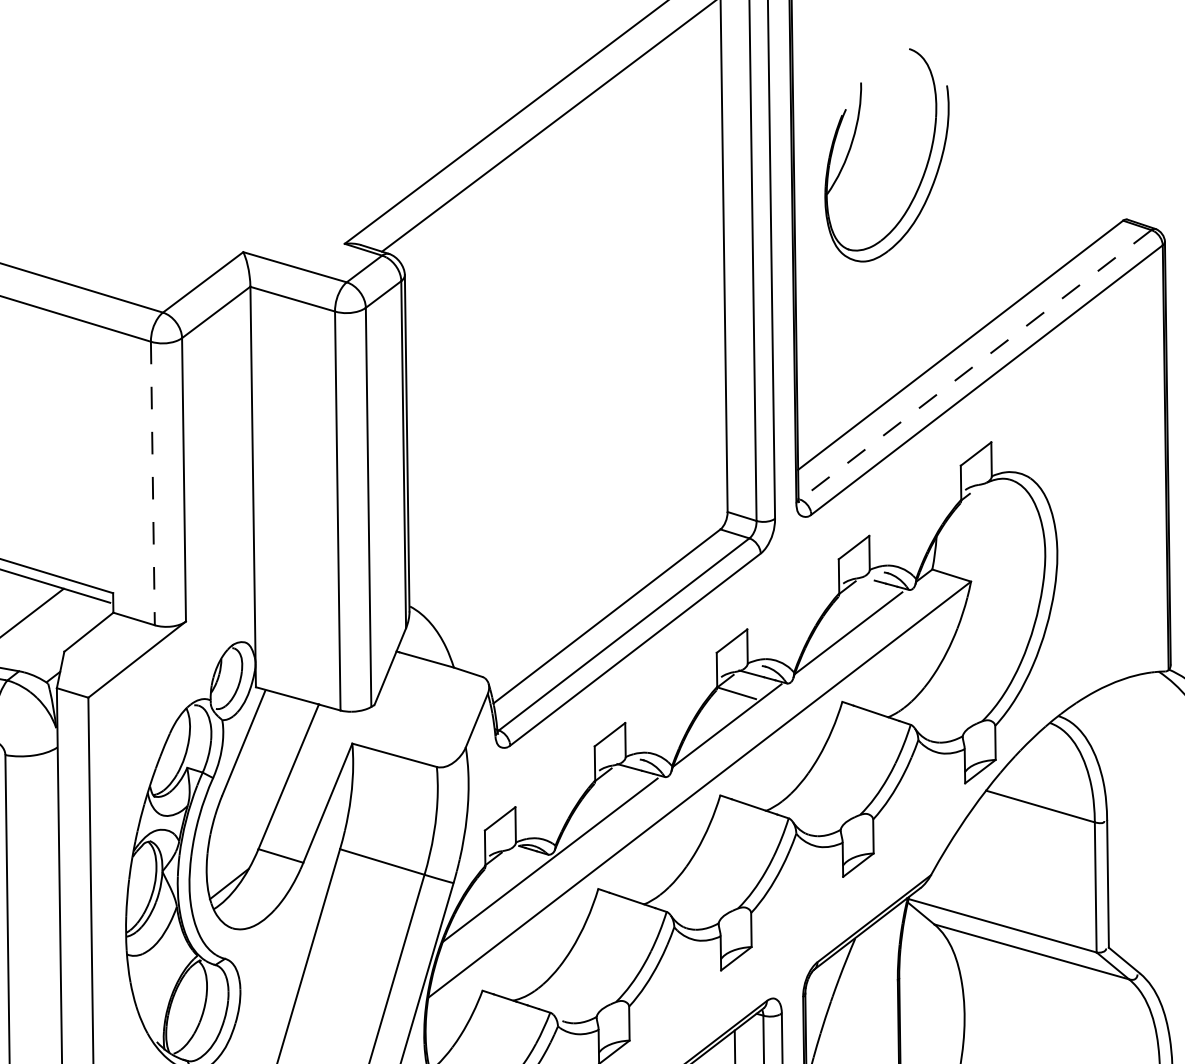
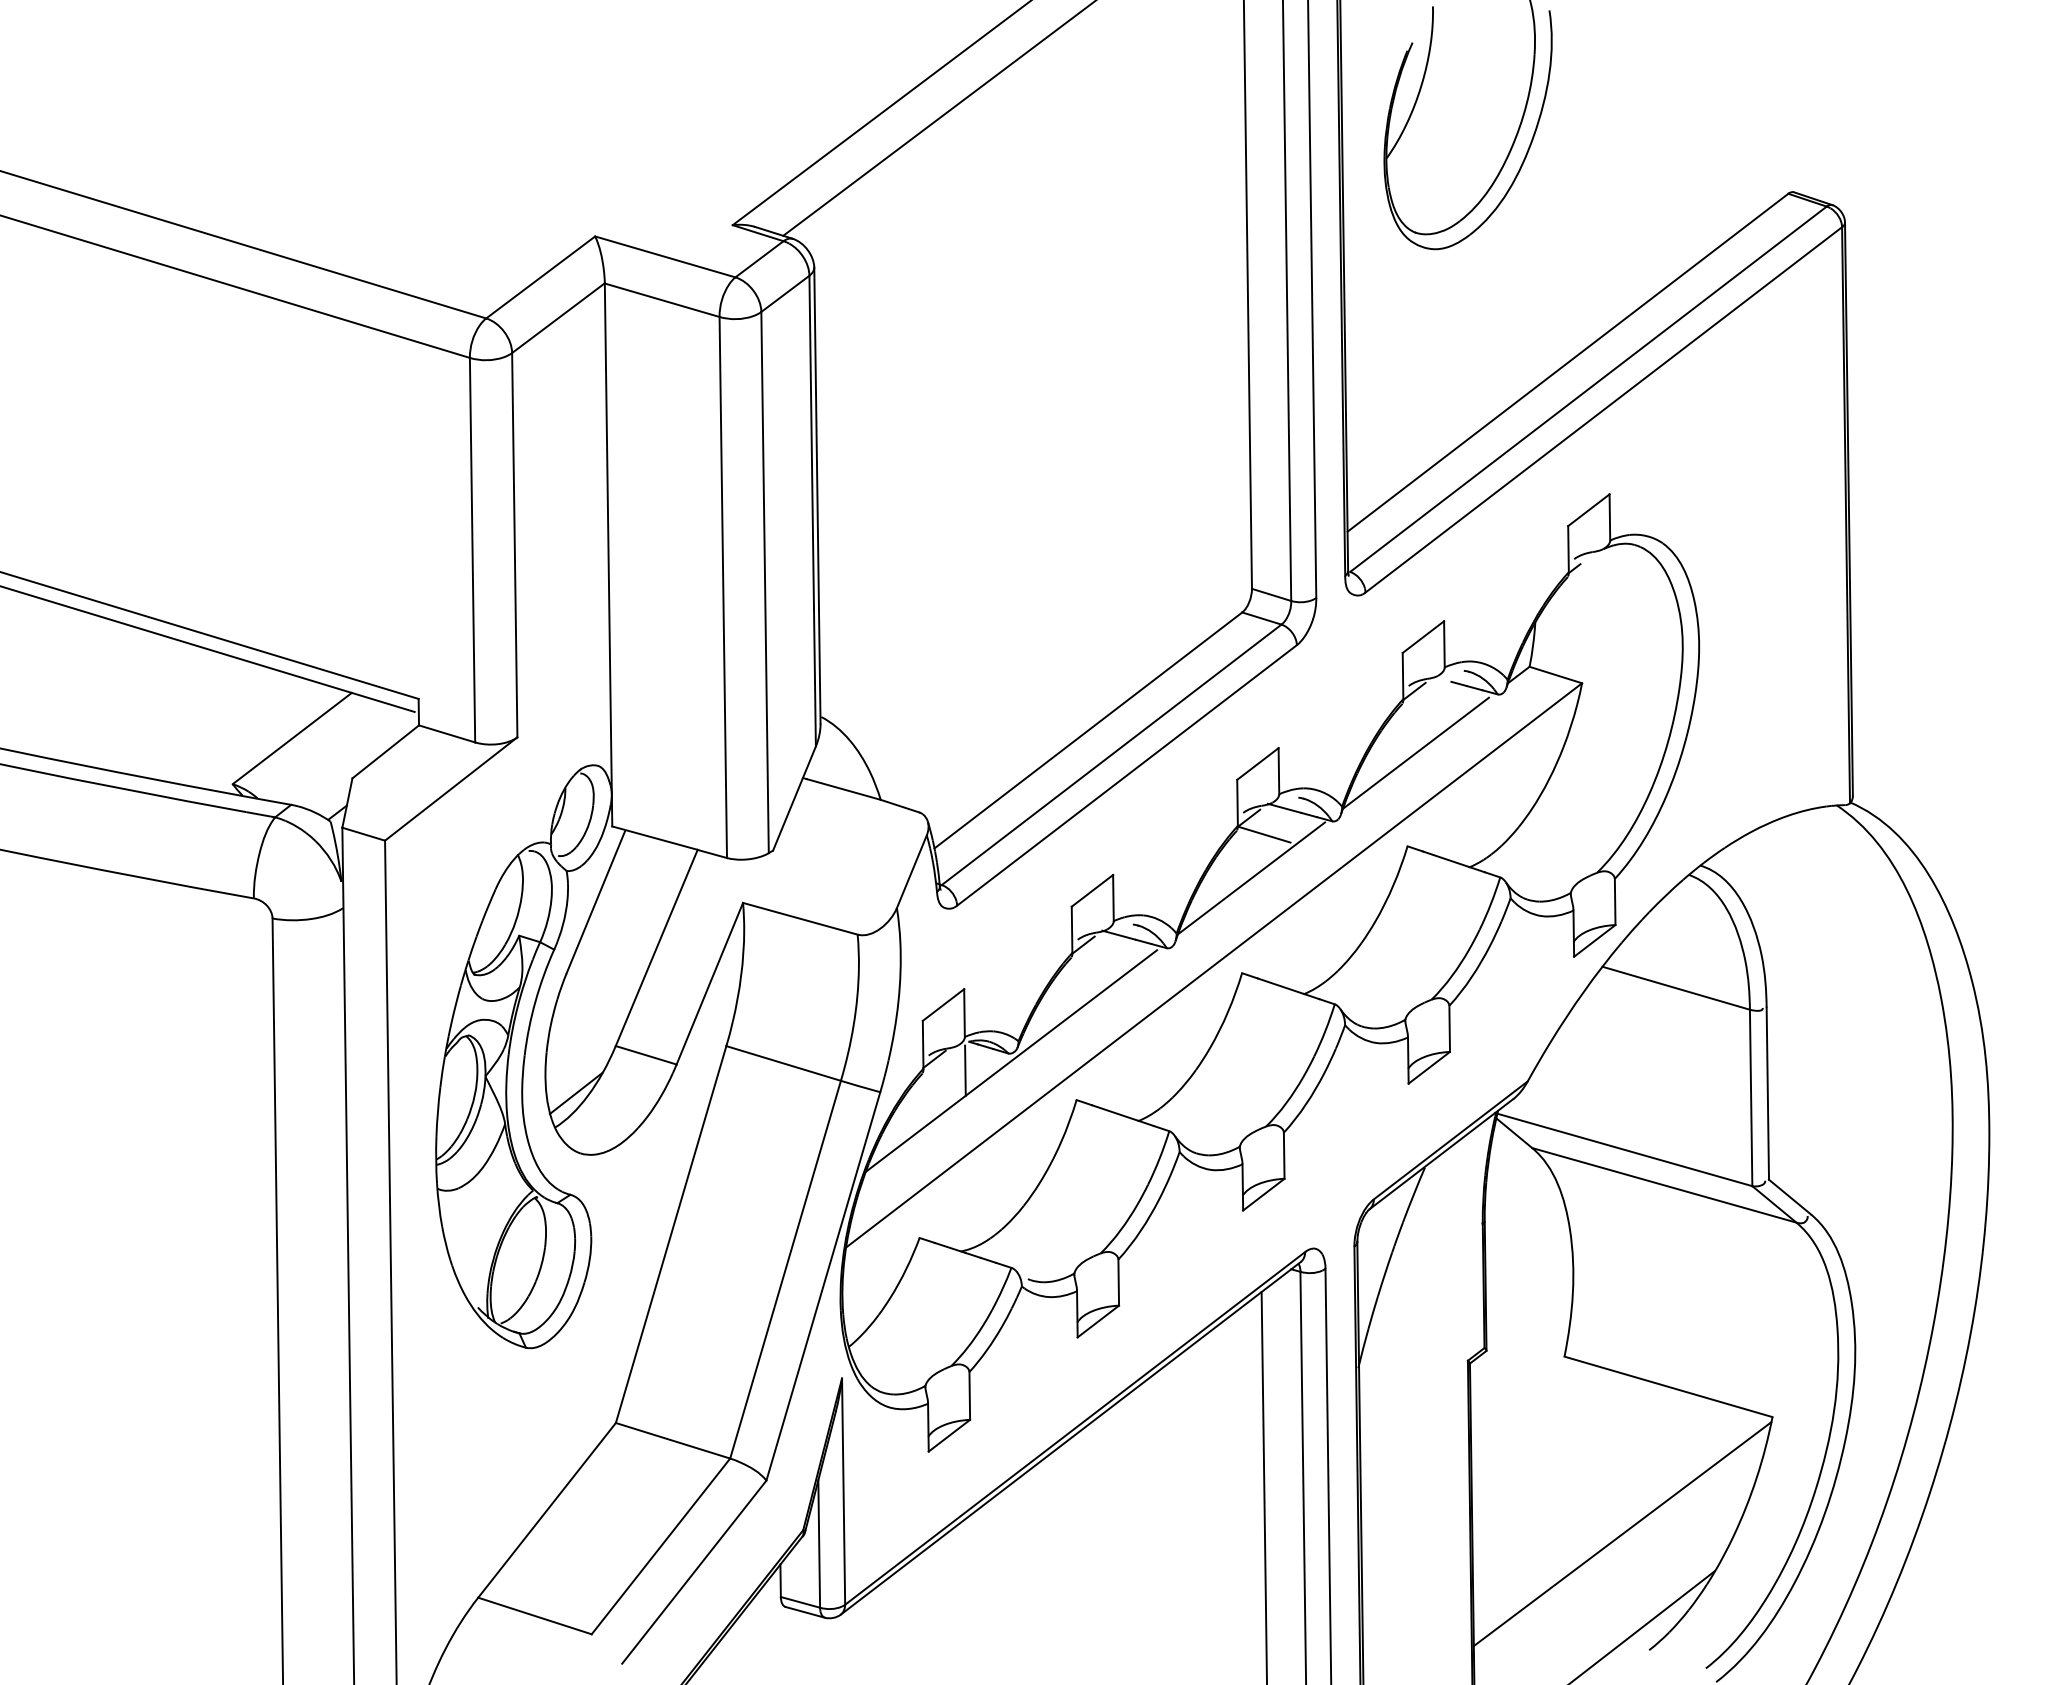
line: (975, 365) -> (1588, 389), dashed -> solid
line: (152, 483) -> (472, 550), dashed -> solid
line: (516, 867) -> (965, 1070), added

